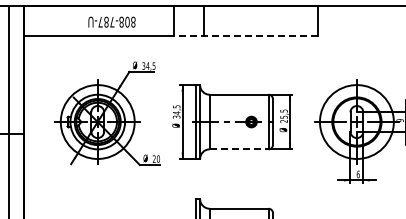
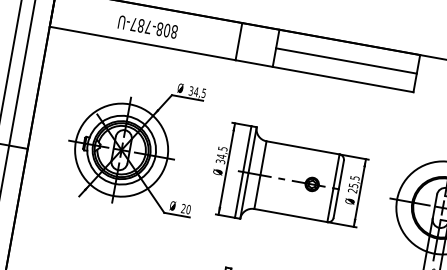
line: (260, 20) -> (346, 60), added
text: (111, 21) -> (147, 26), moved
line: (245, 35) -> (324, 75), dashed -> solid
line: (239, 149) -> (291, 215), dashed -> solid

